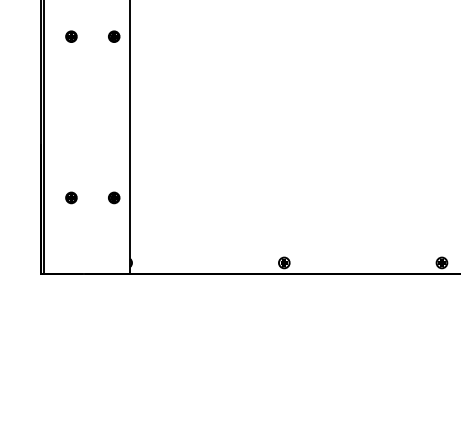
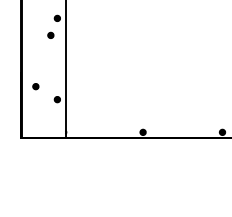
part: (70, 34) -> (50, 34), moved
part: (70, 197) -> (35, 86), moved

